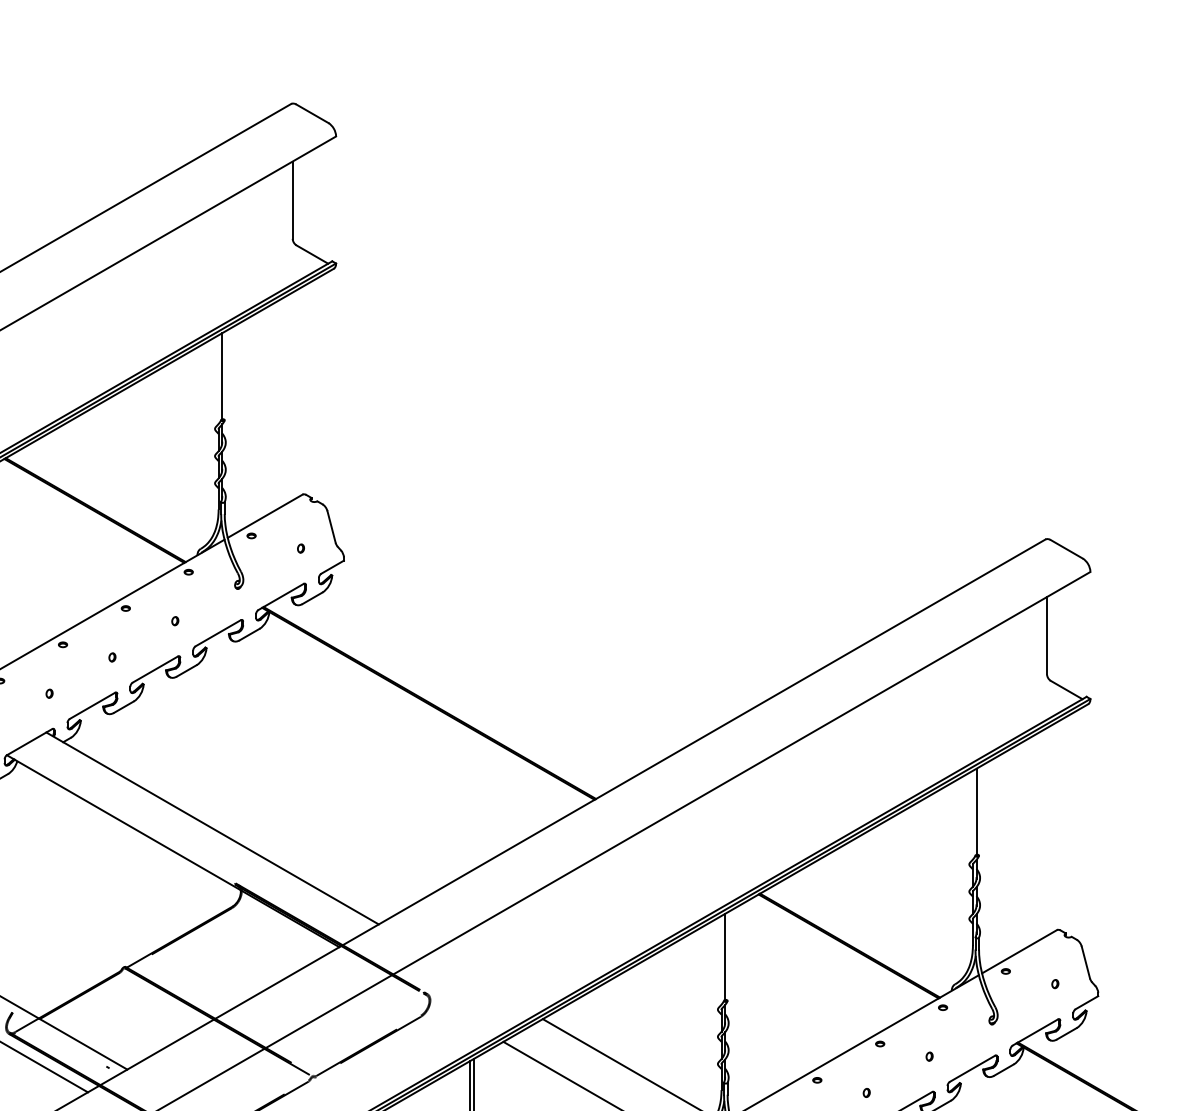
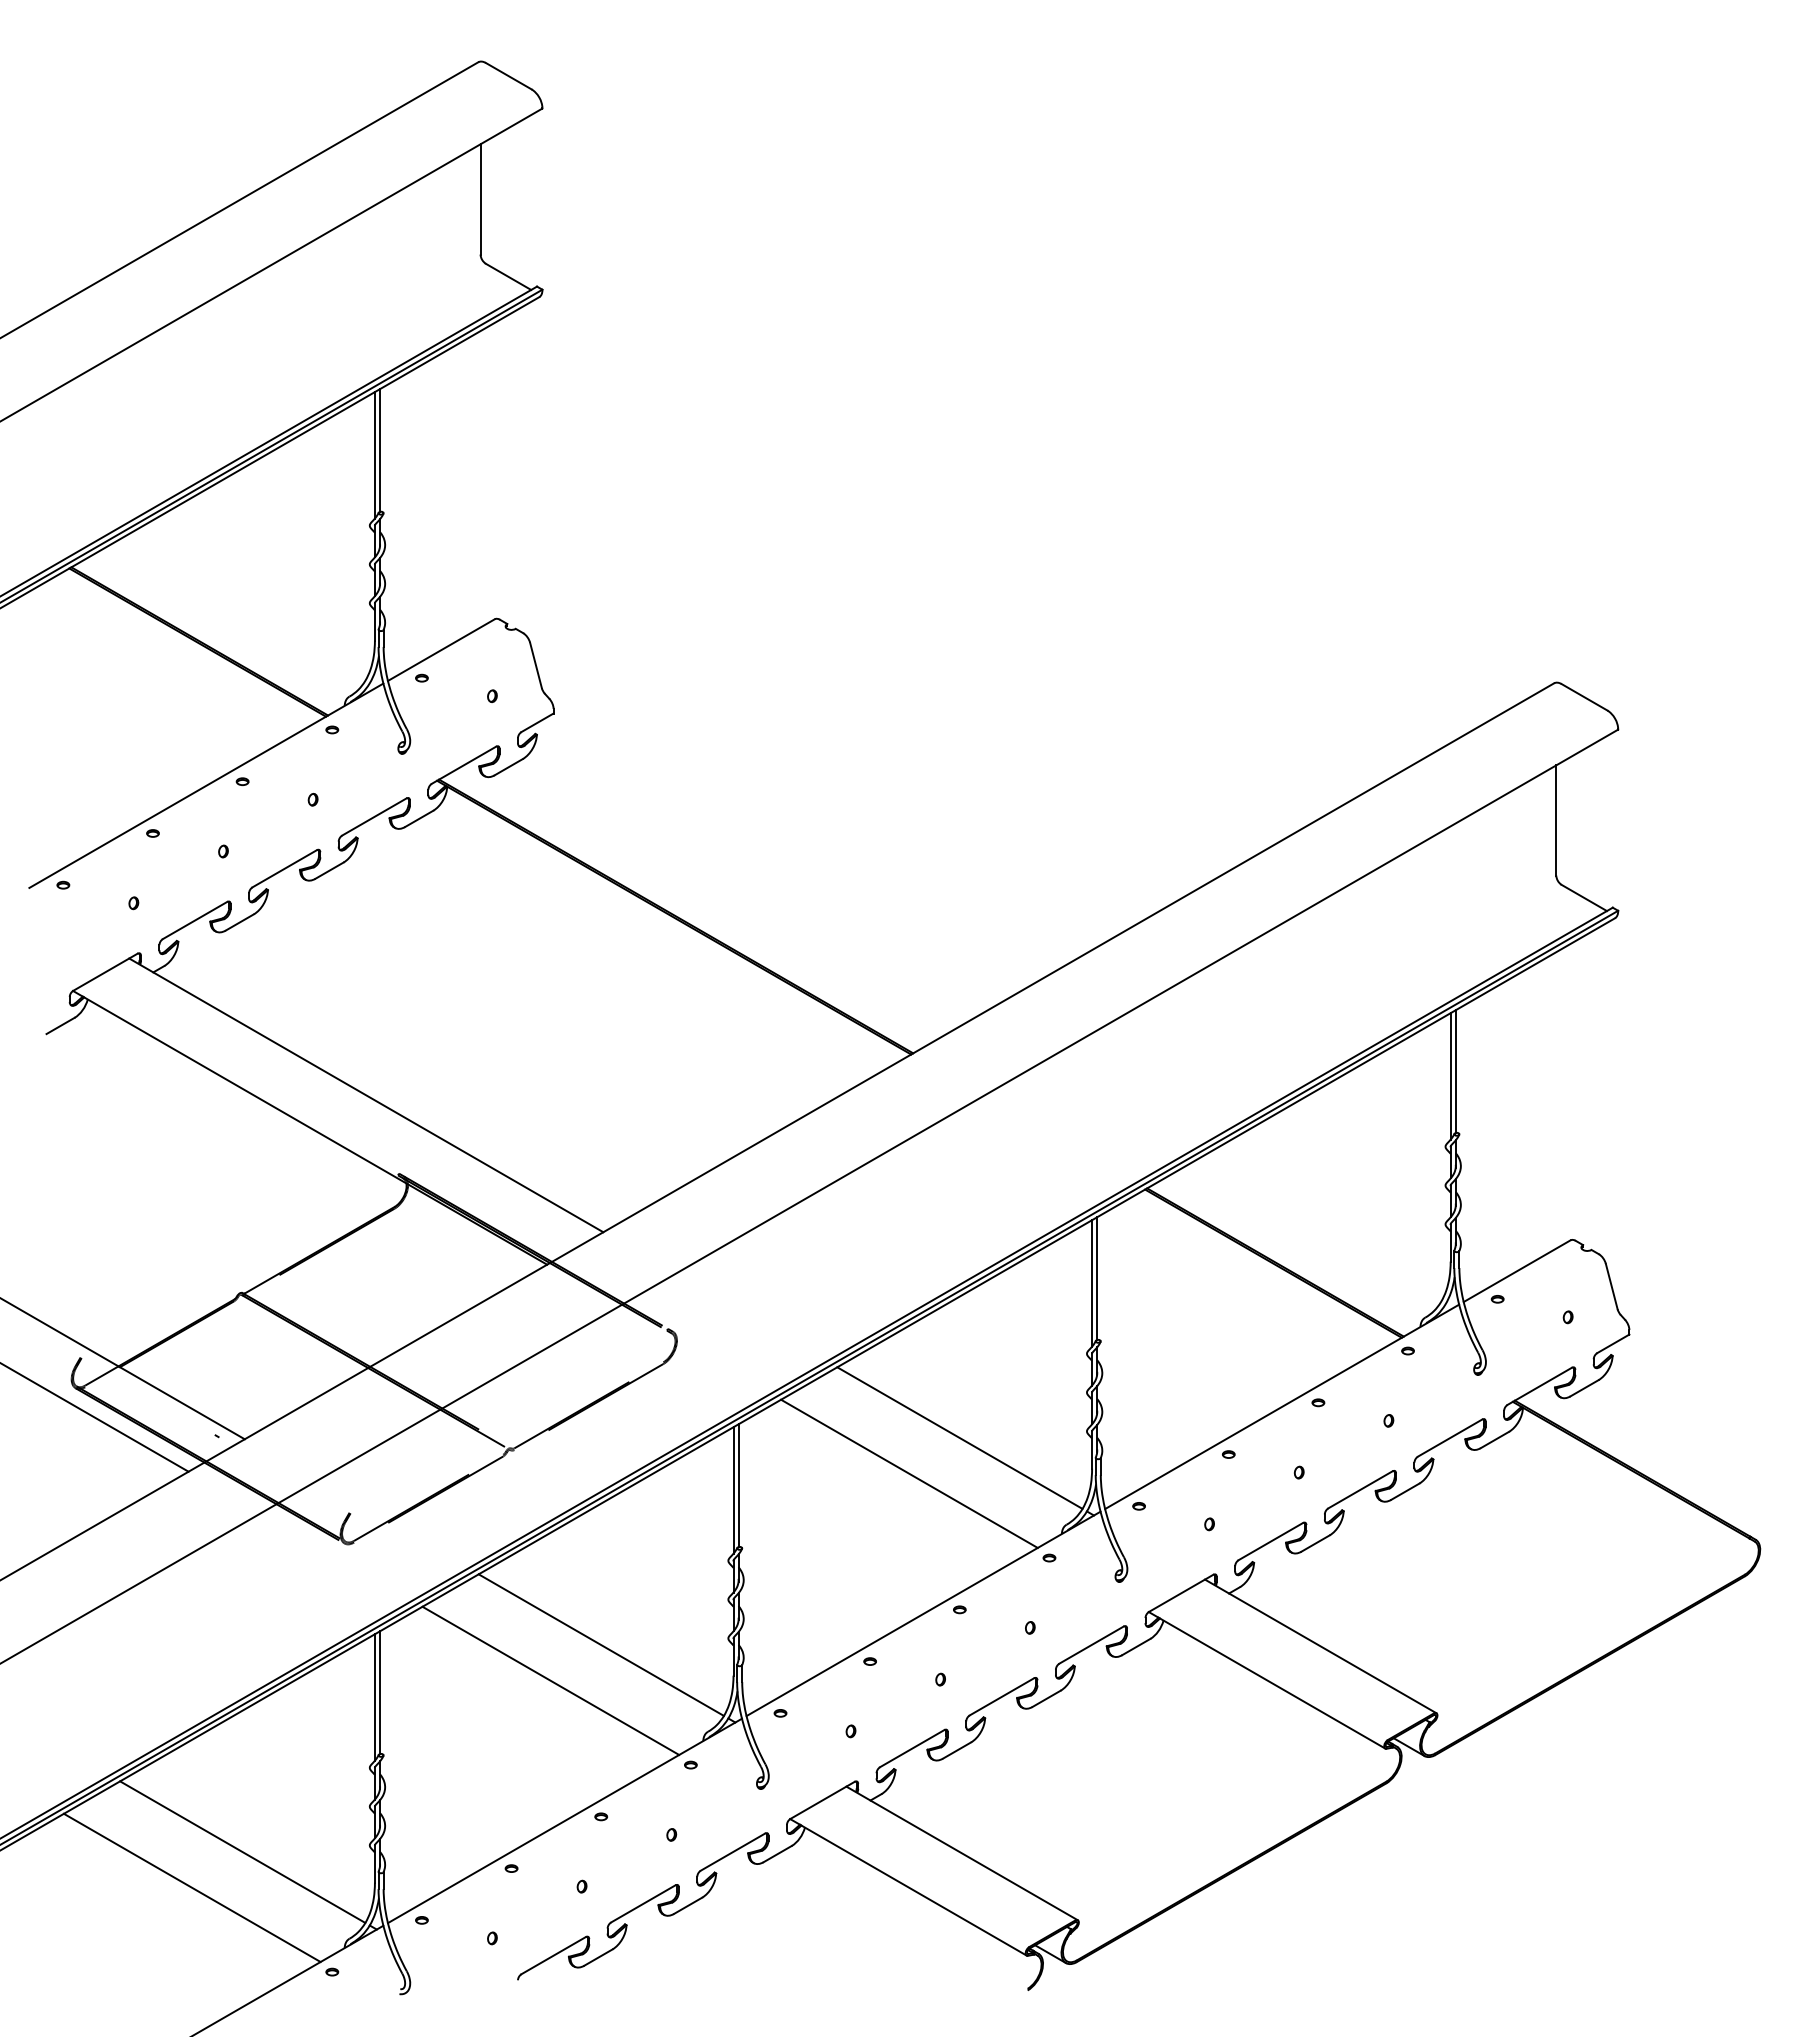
line: (218, 379) -> (374, 455), added
line: (972, 815) -> (1450, 1076), added
line: (721, 960) -> (1092, 1283), added

